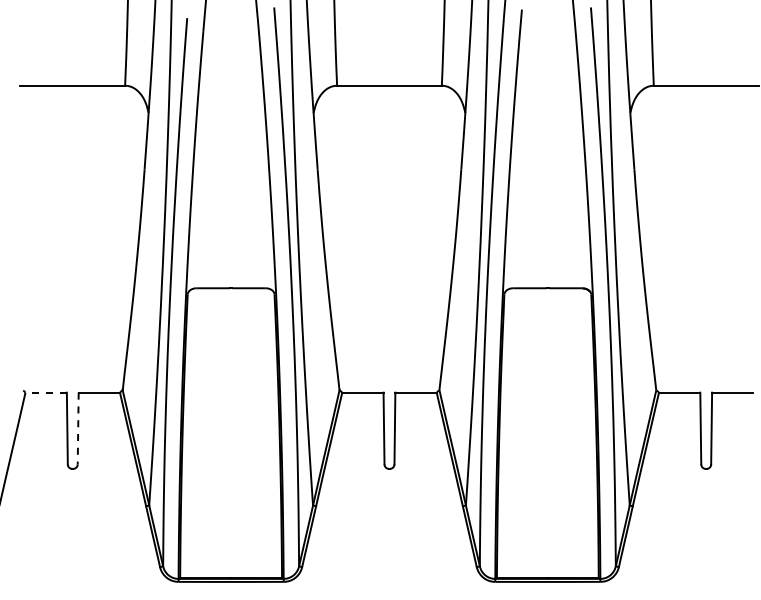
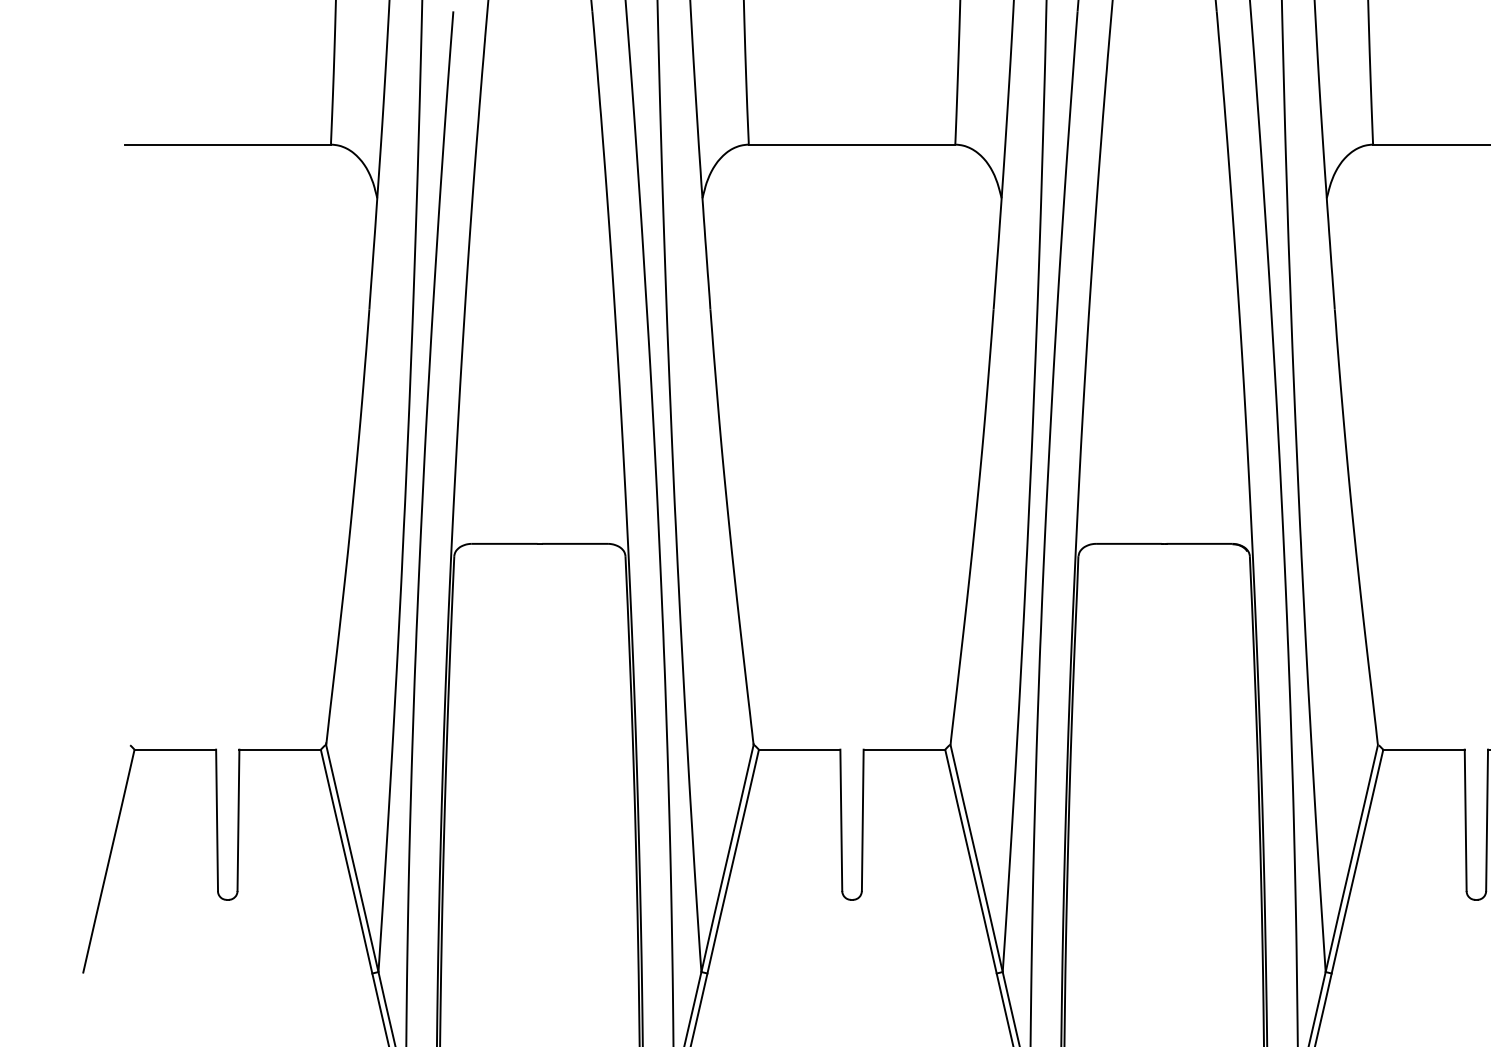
line: (46, 392) -> (175, 749), dashed -> solid
line: (78, 428) -> (239, 820), dashed -> solid

